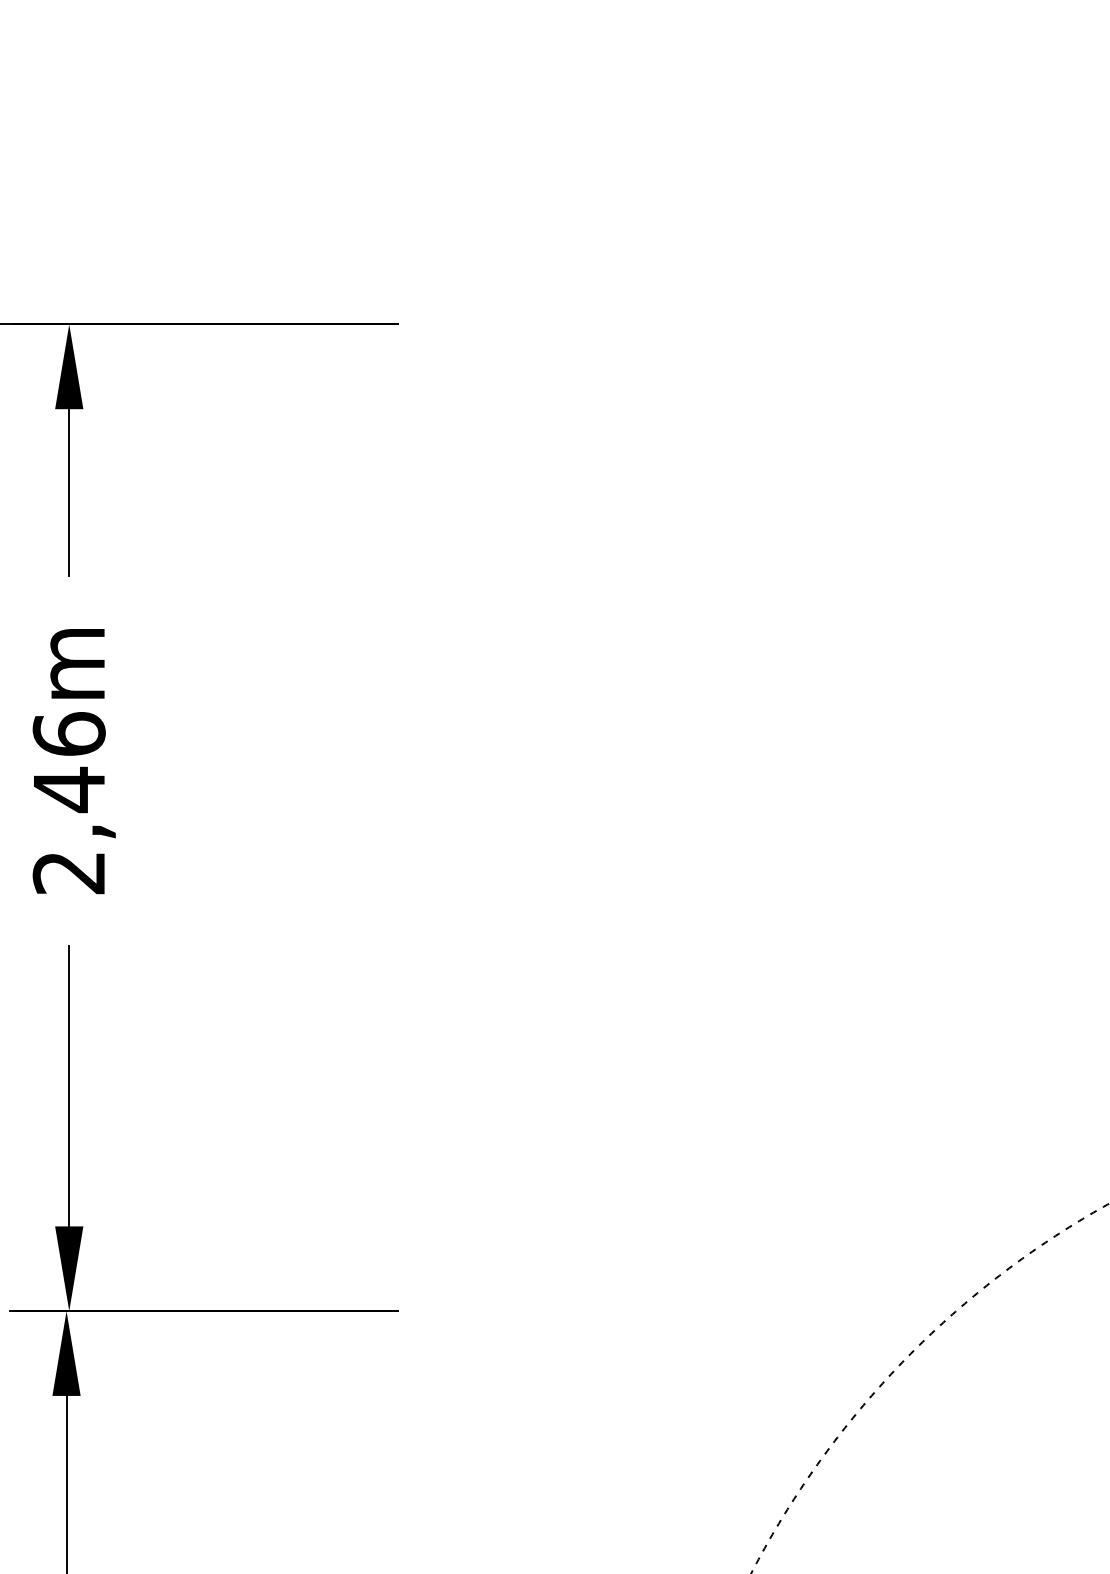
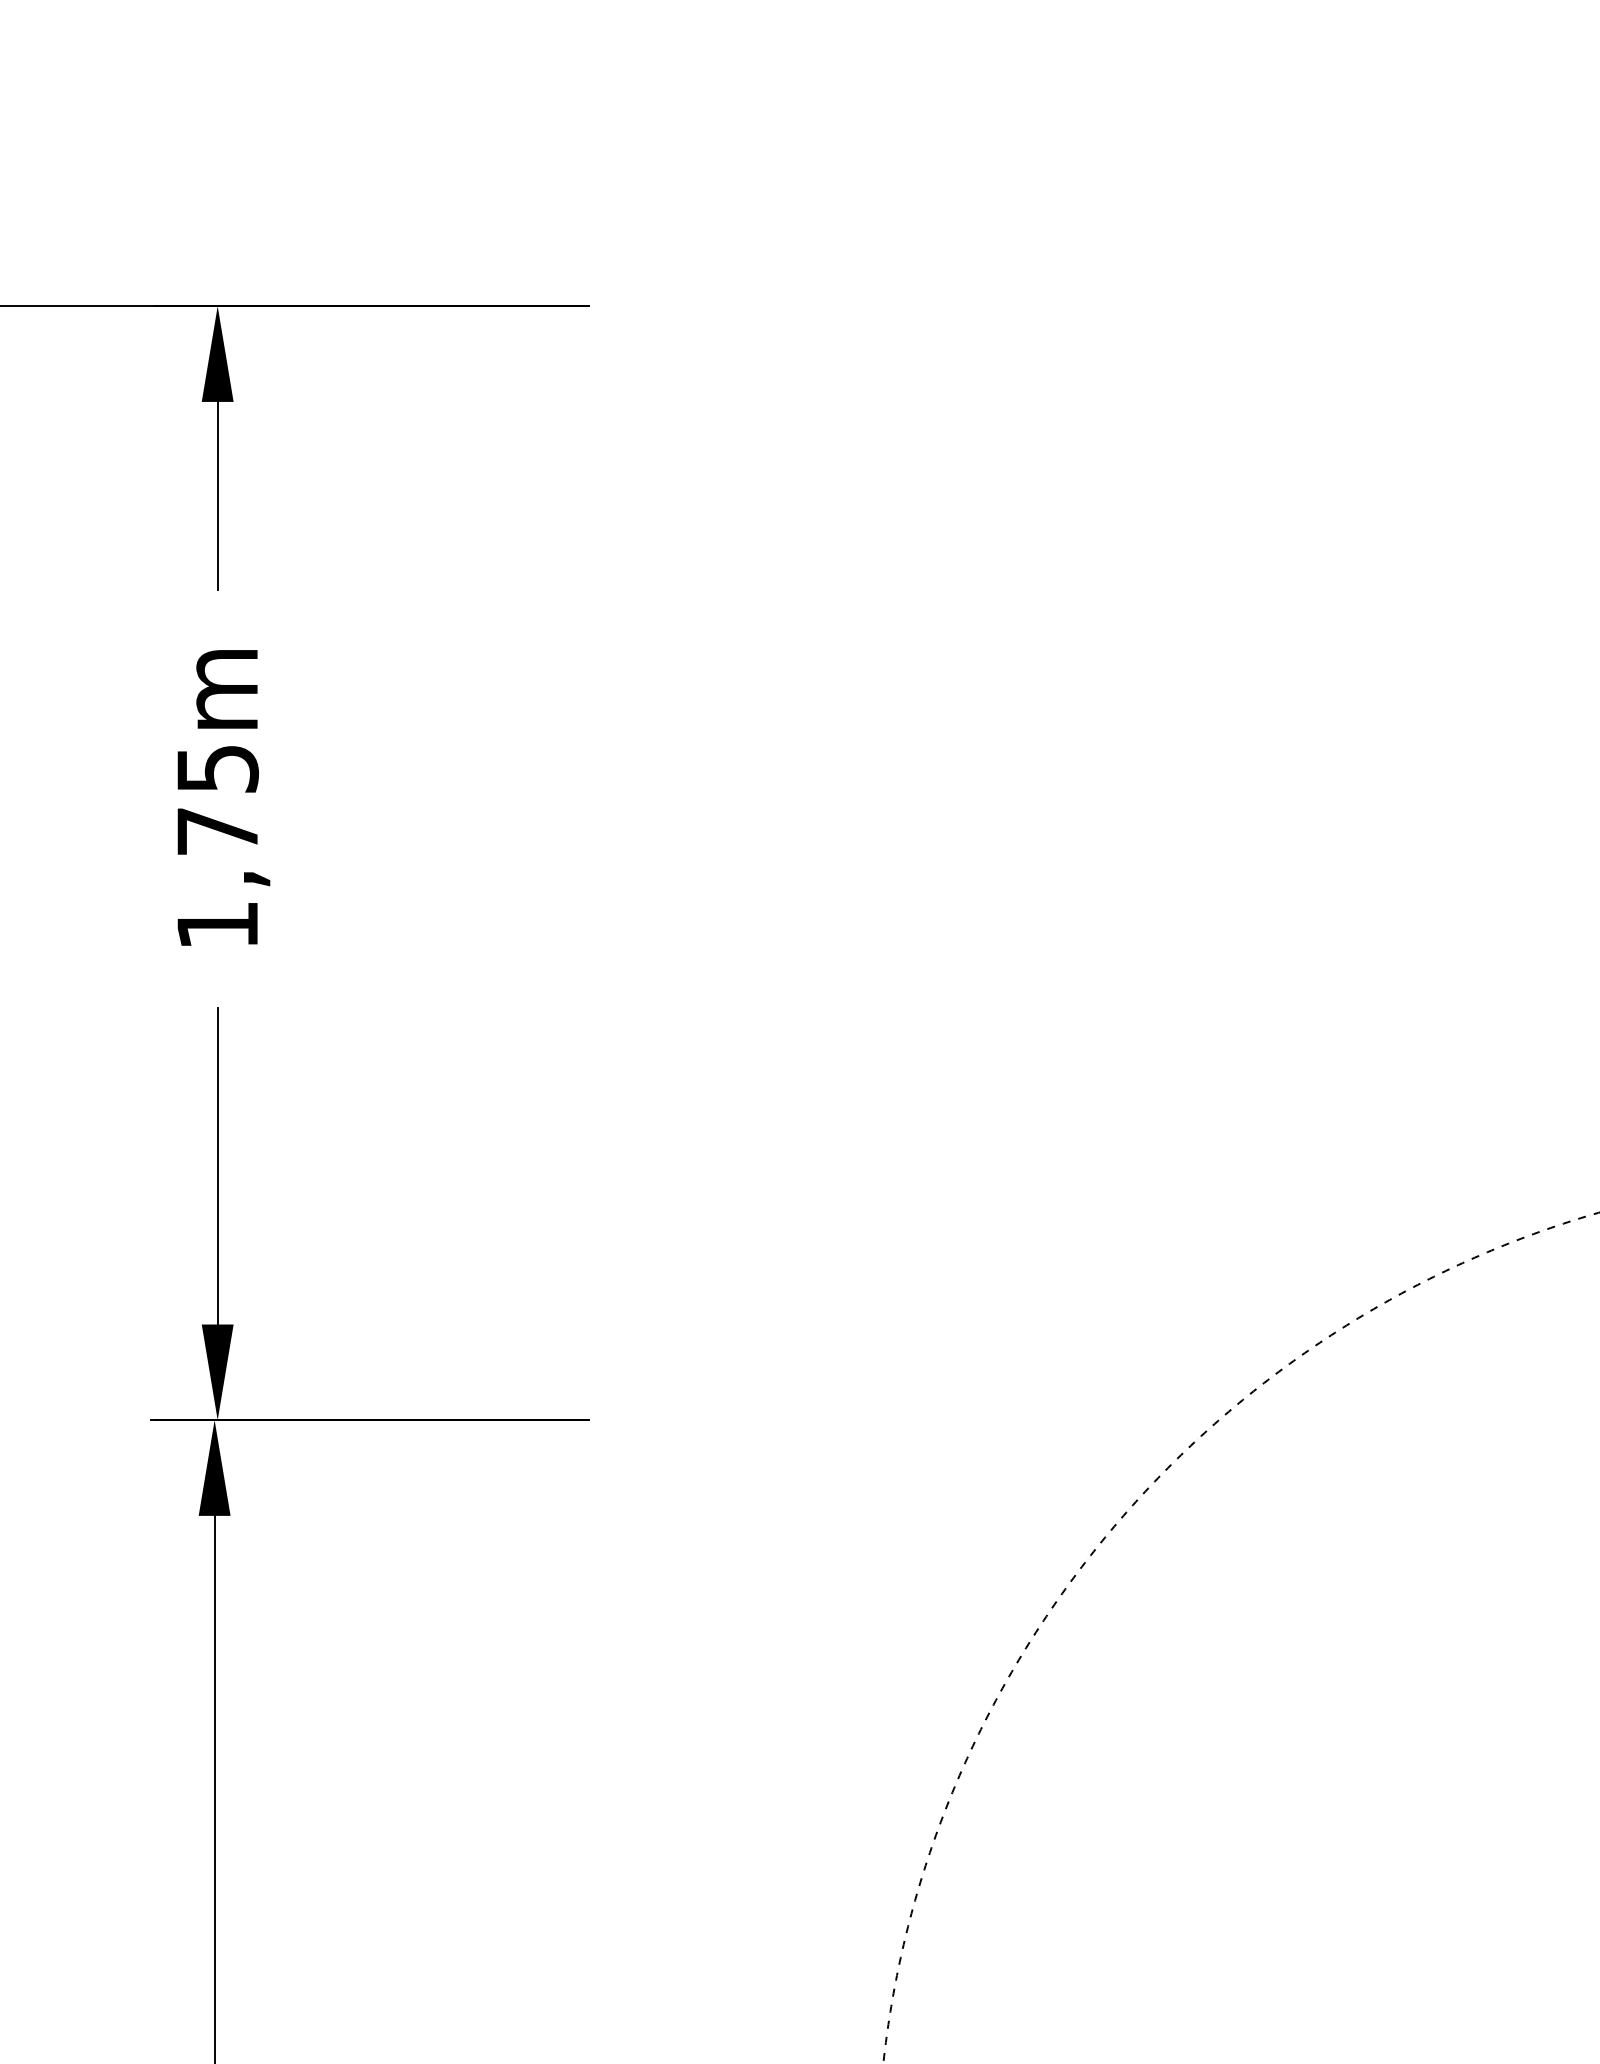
text: (69, 802) -> (217, 846), 2,46m -> 1,75m

